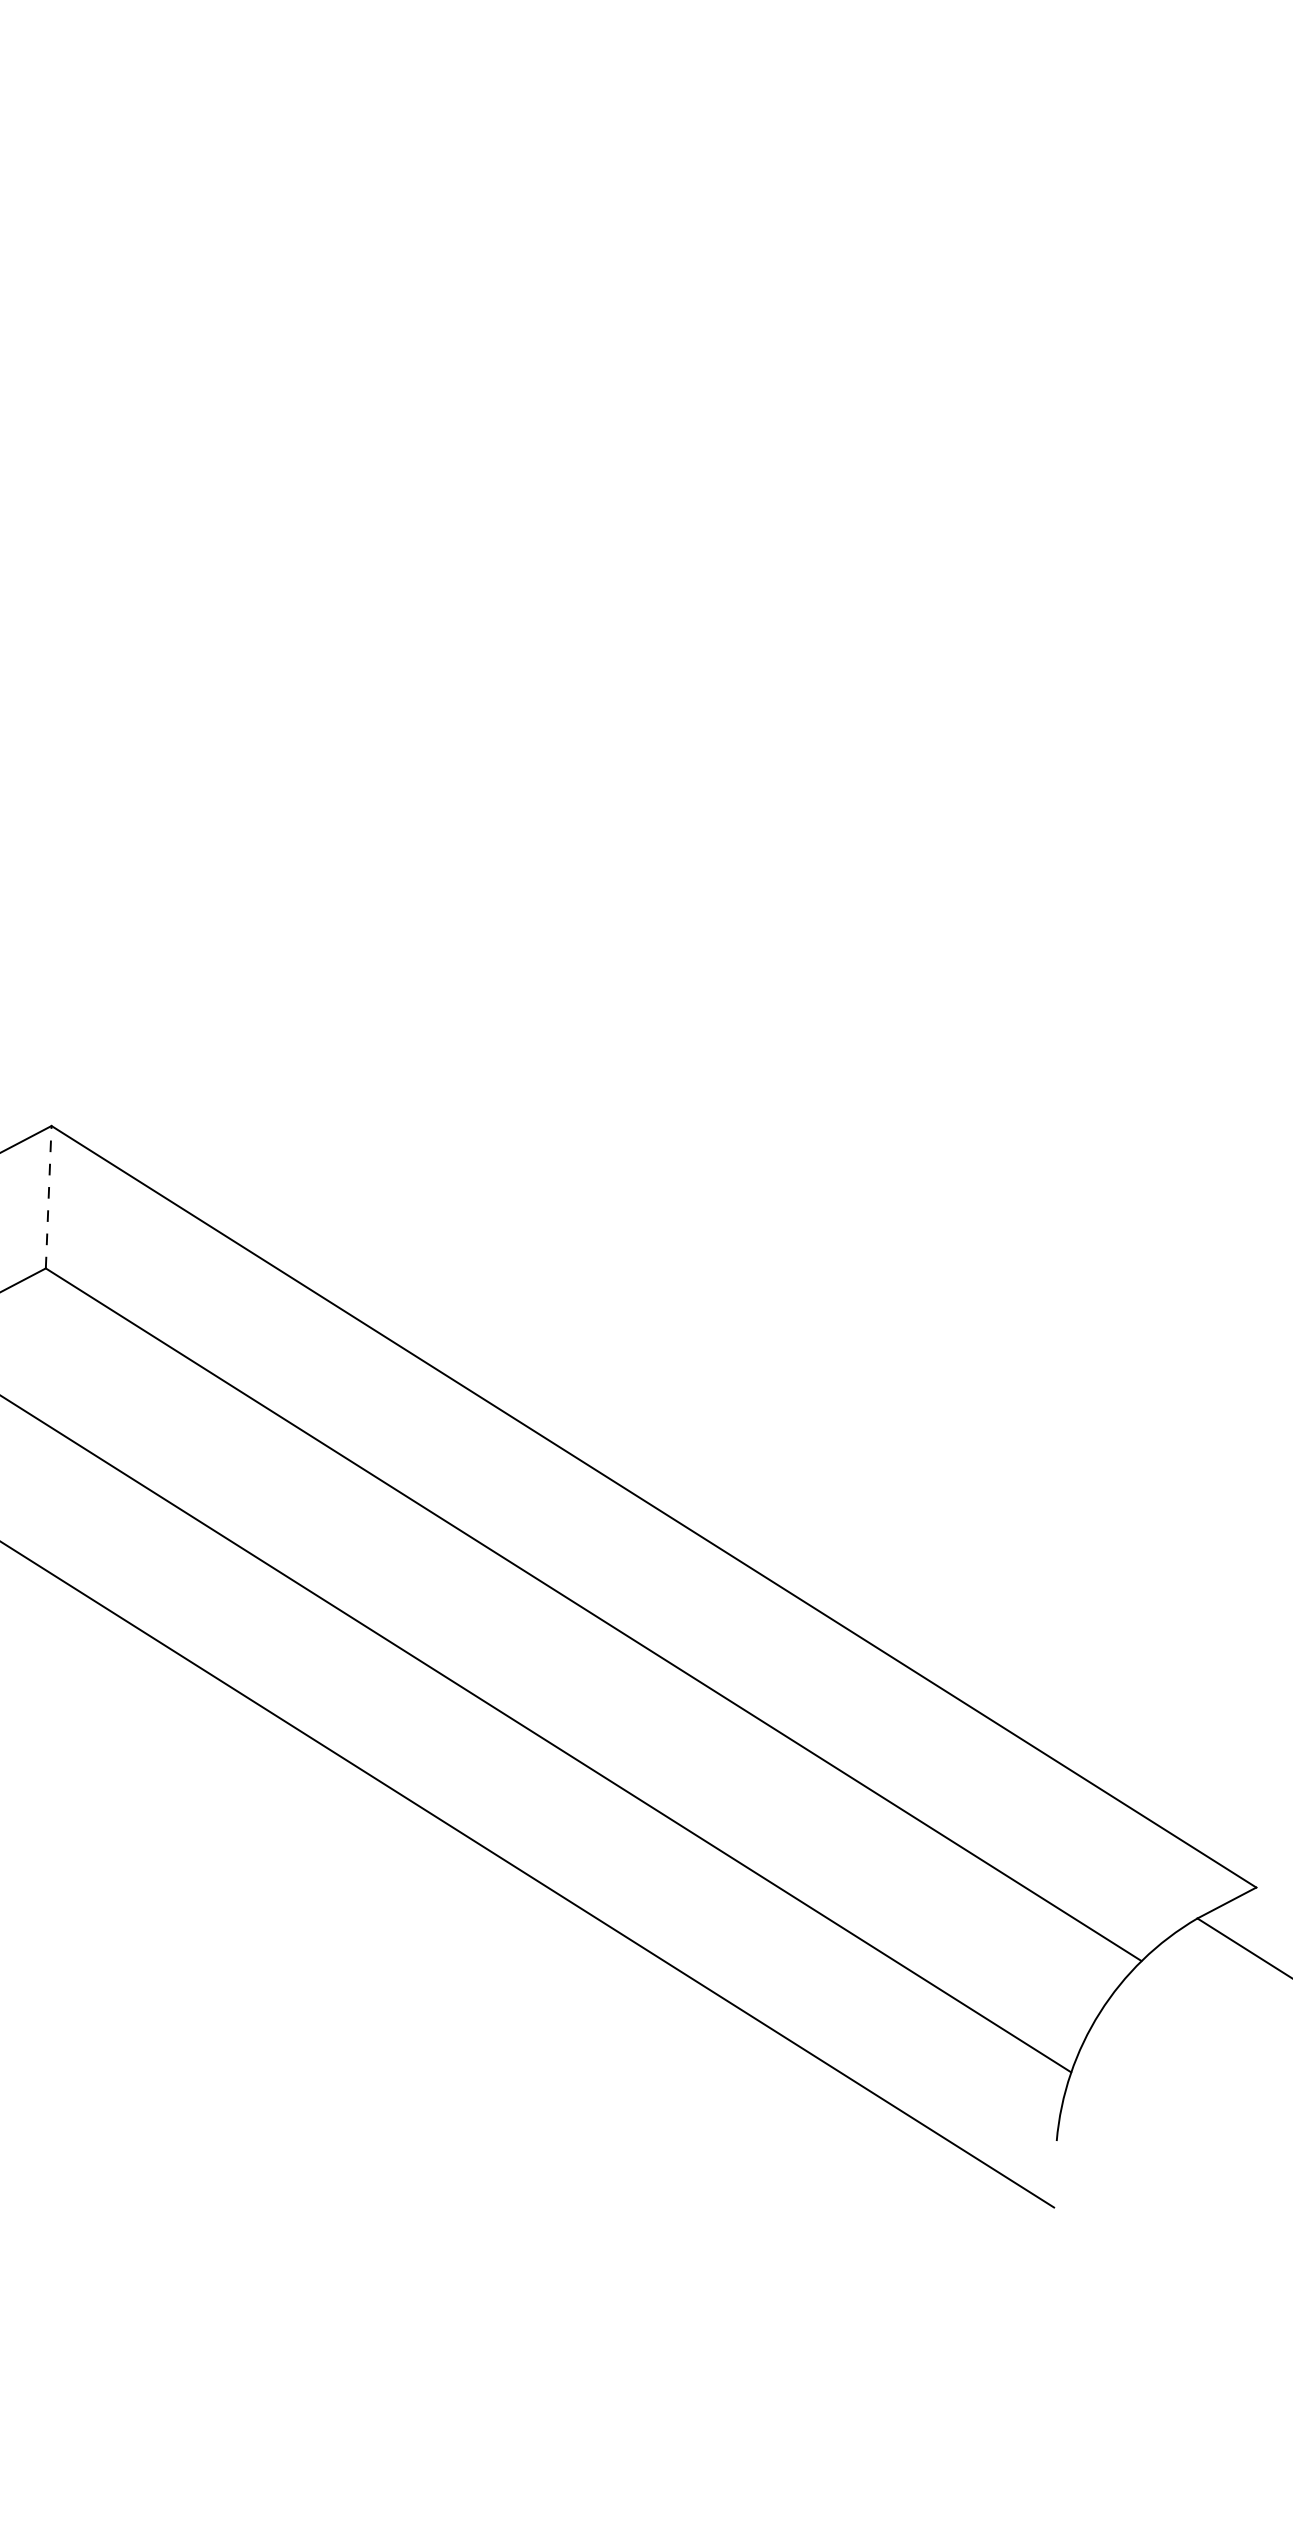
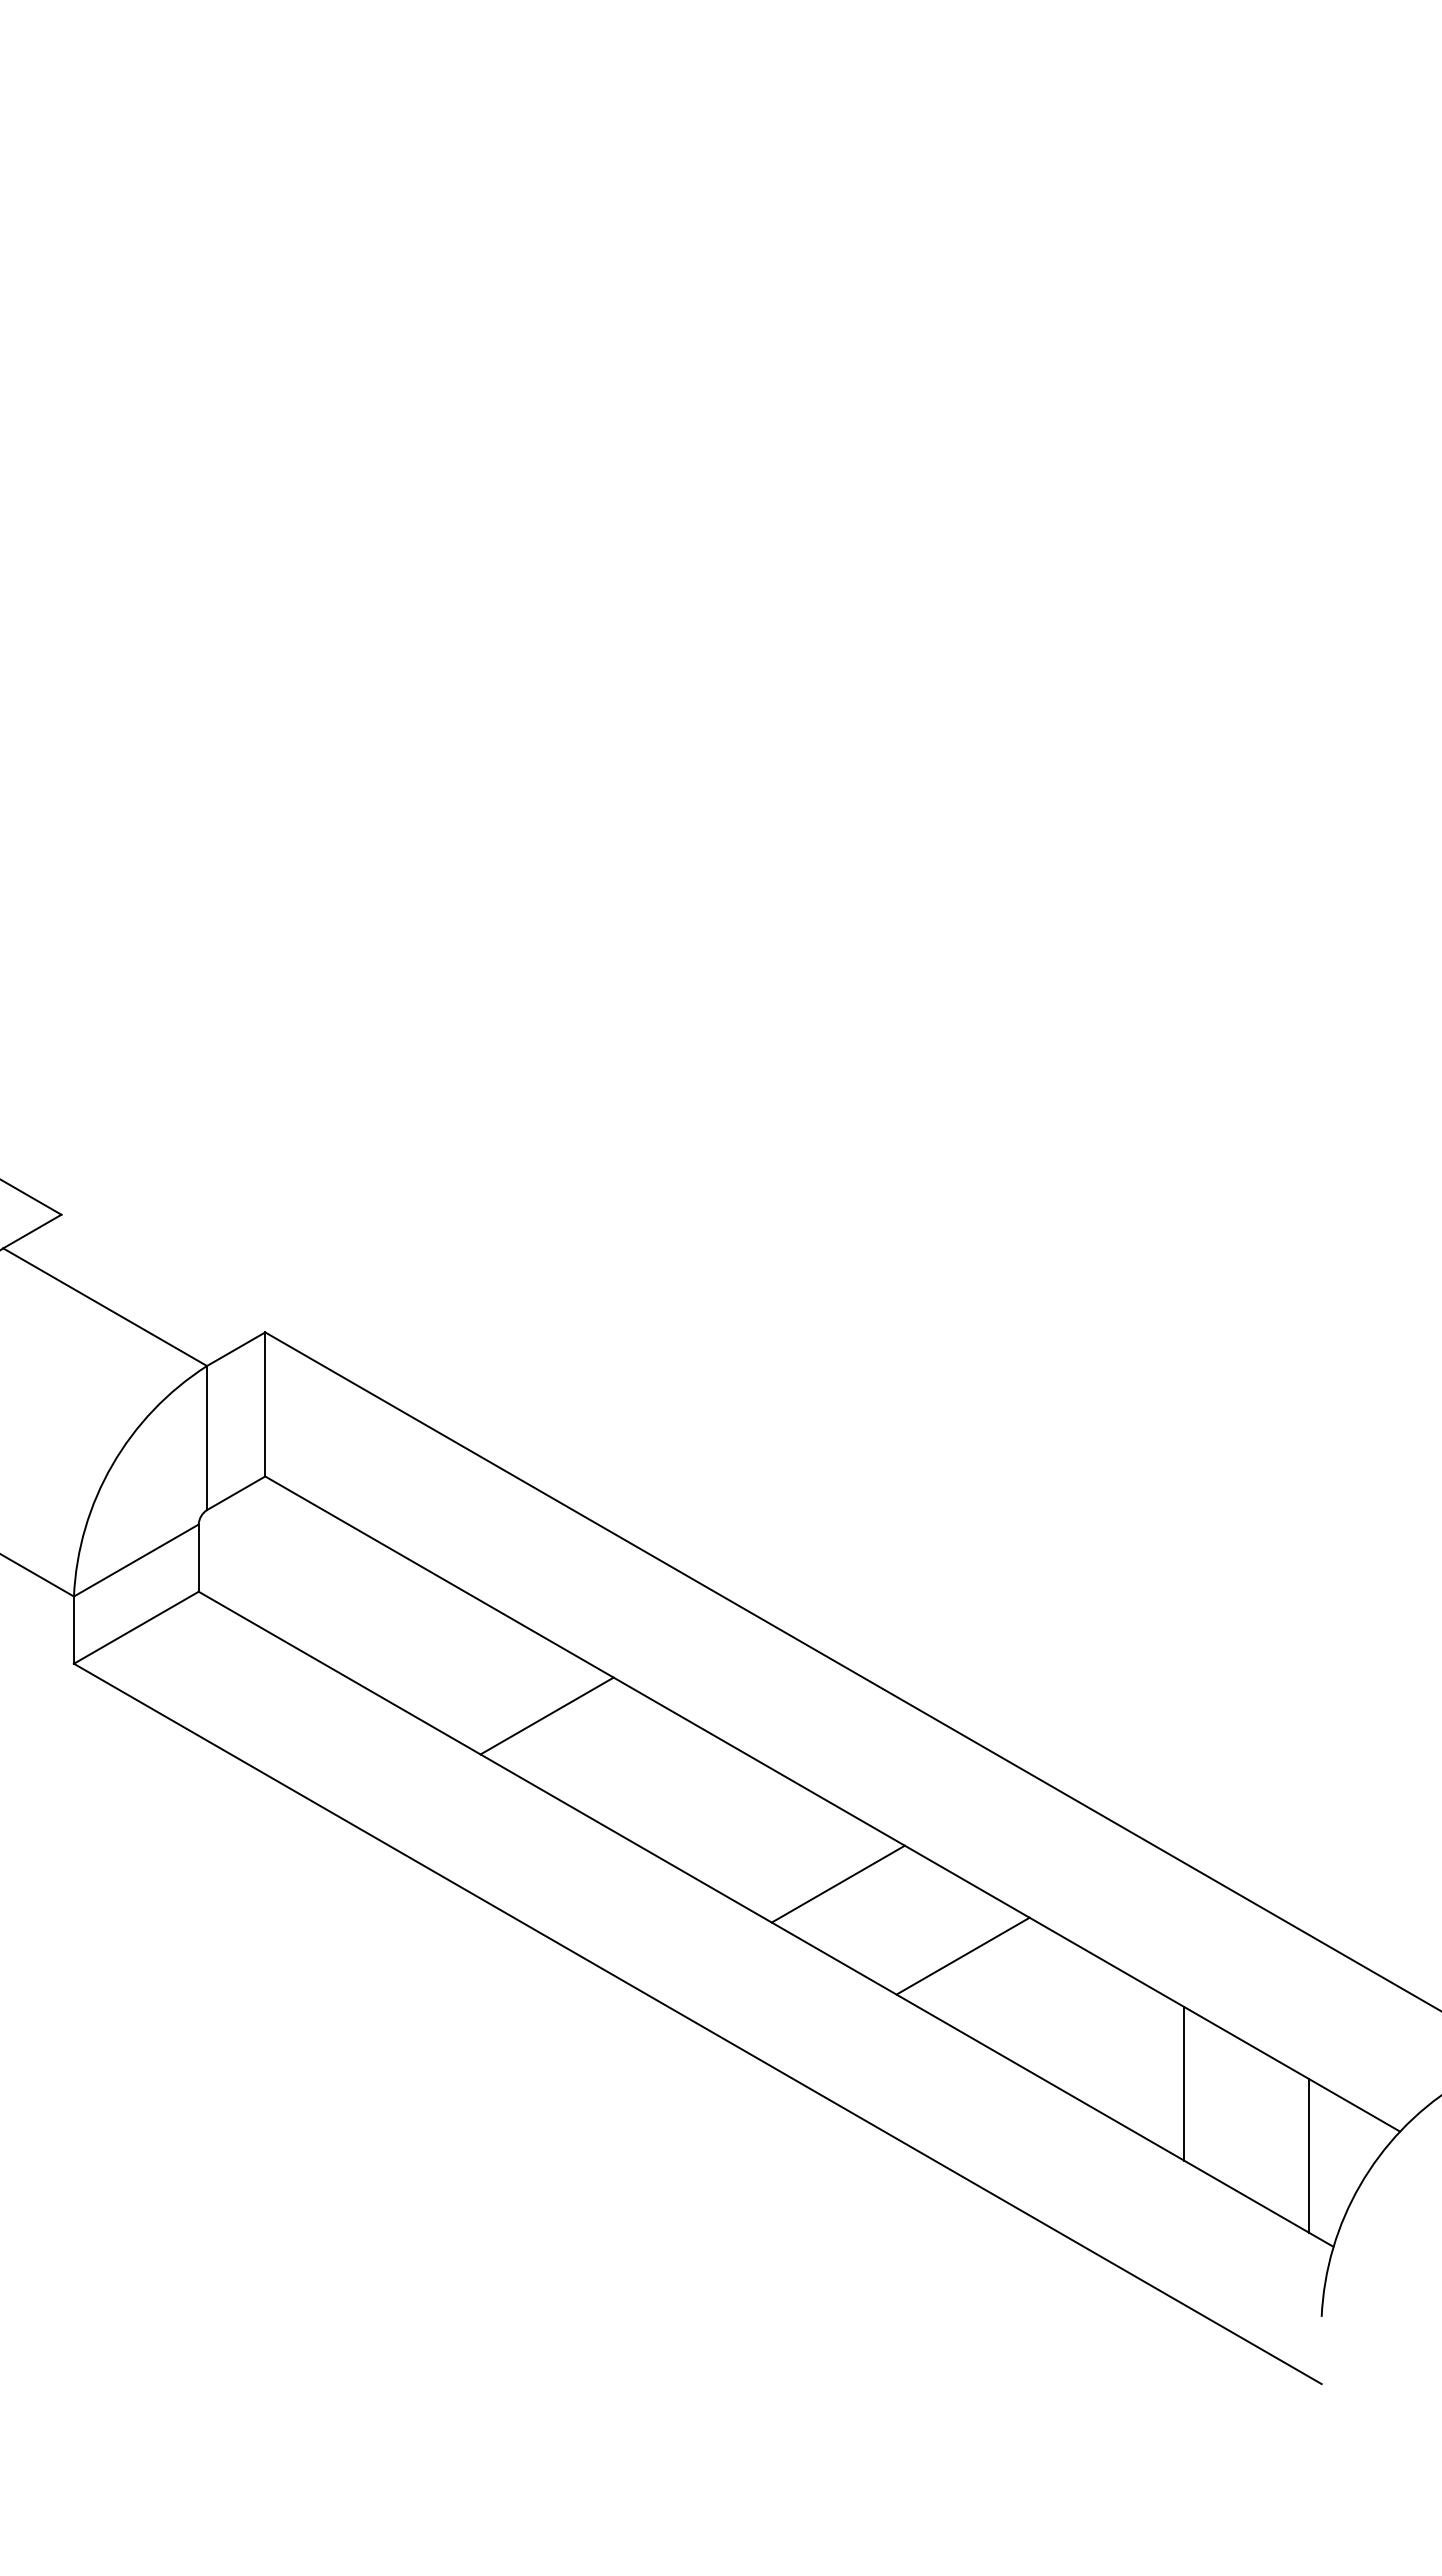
line: (48, 1196) -> (265, 1403), dashed -> solid
line: (314, 1515) -> (546, 1715), added
line: (595, 1693) -> (837, 1883), added
line: (716, 1769) -> (962, 1955), added
line: (930, 1904) -> (1184, 2083), added
line: (1051, 1981) -> (1309, 2155), added

